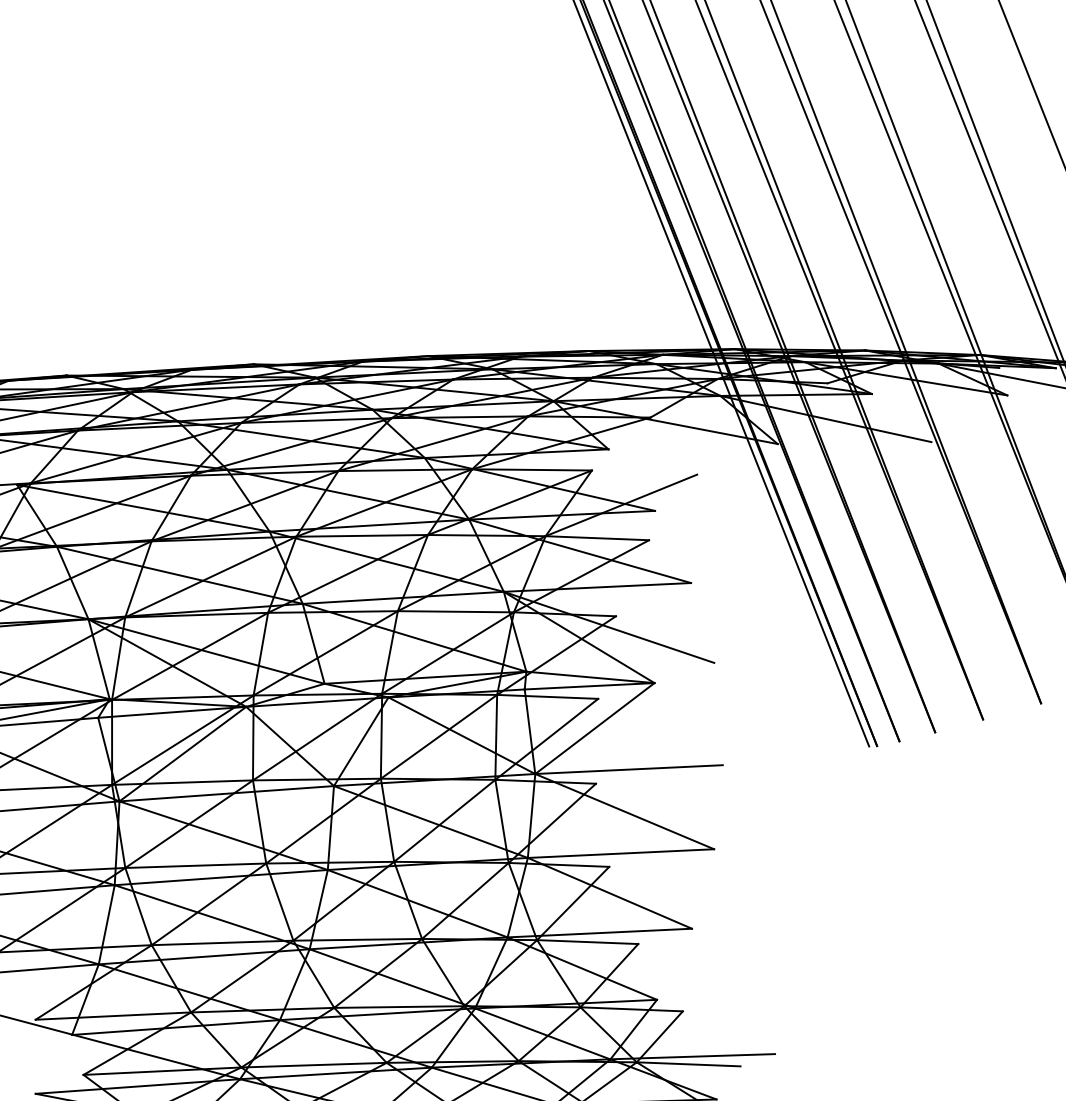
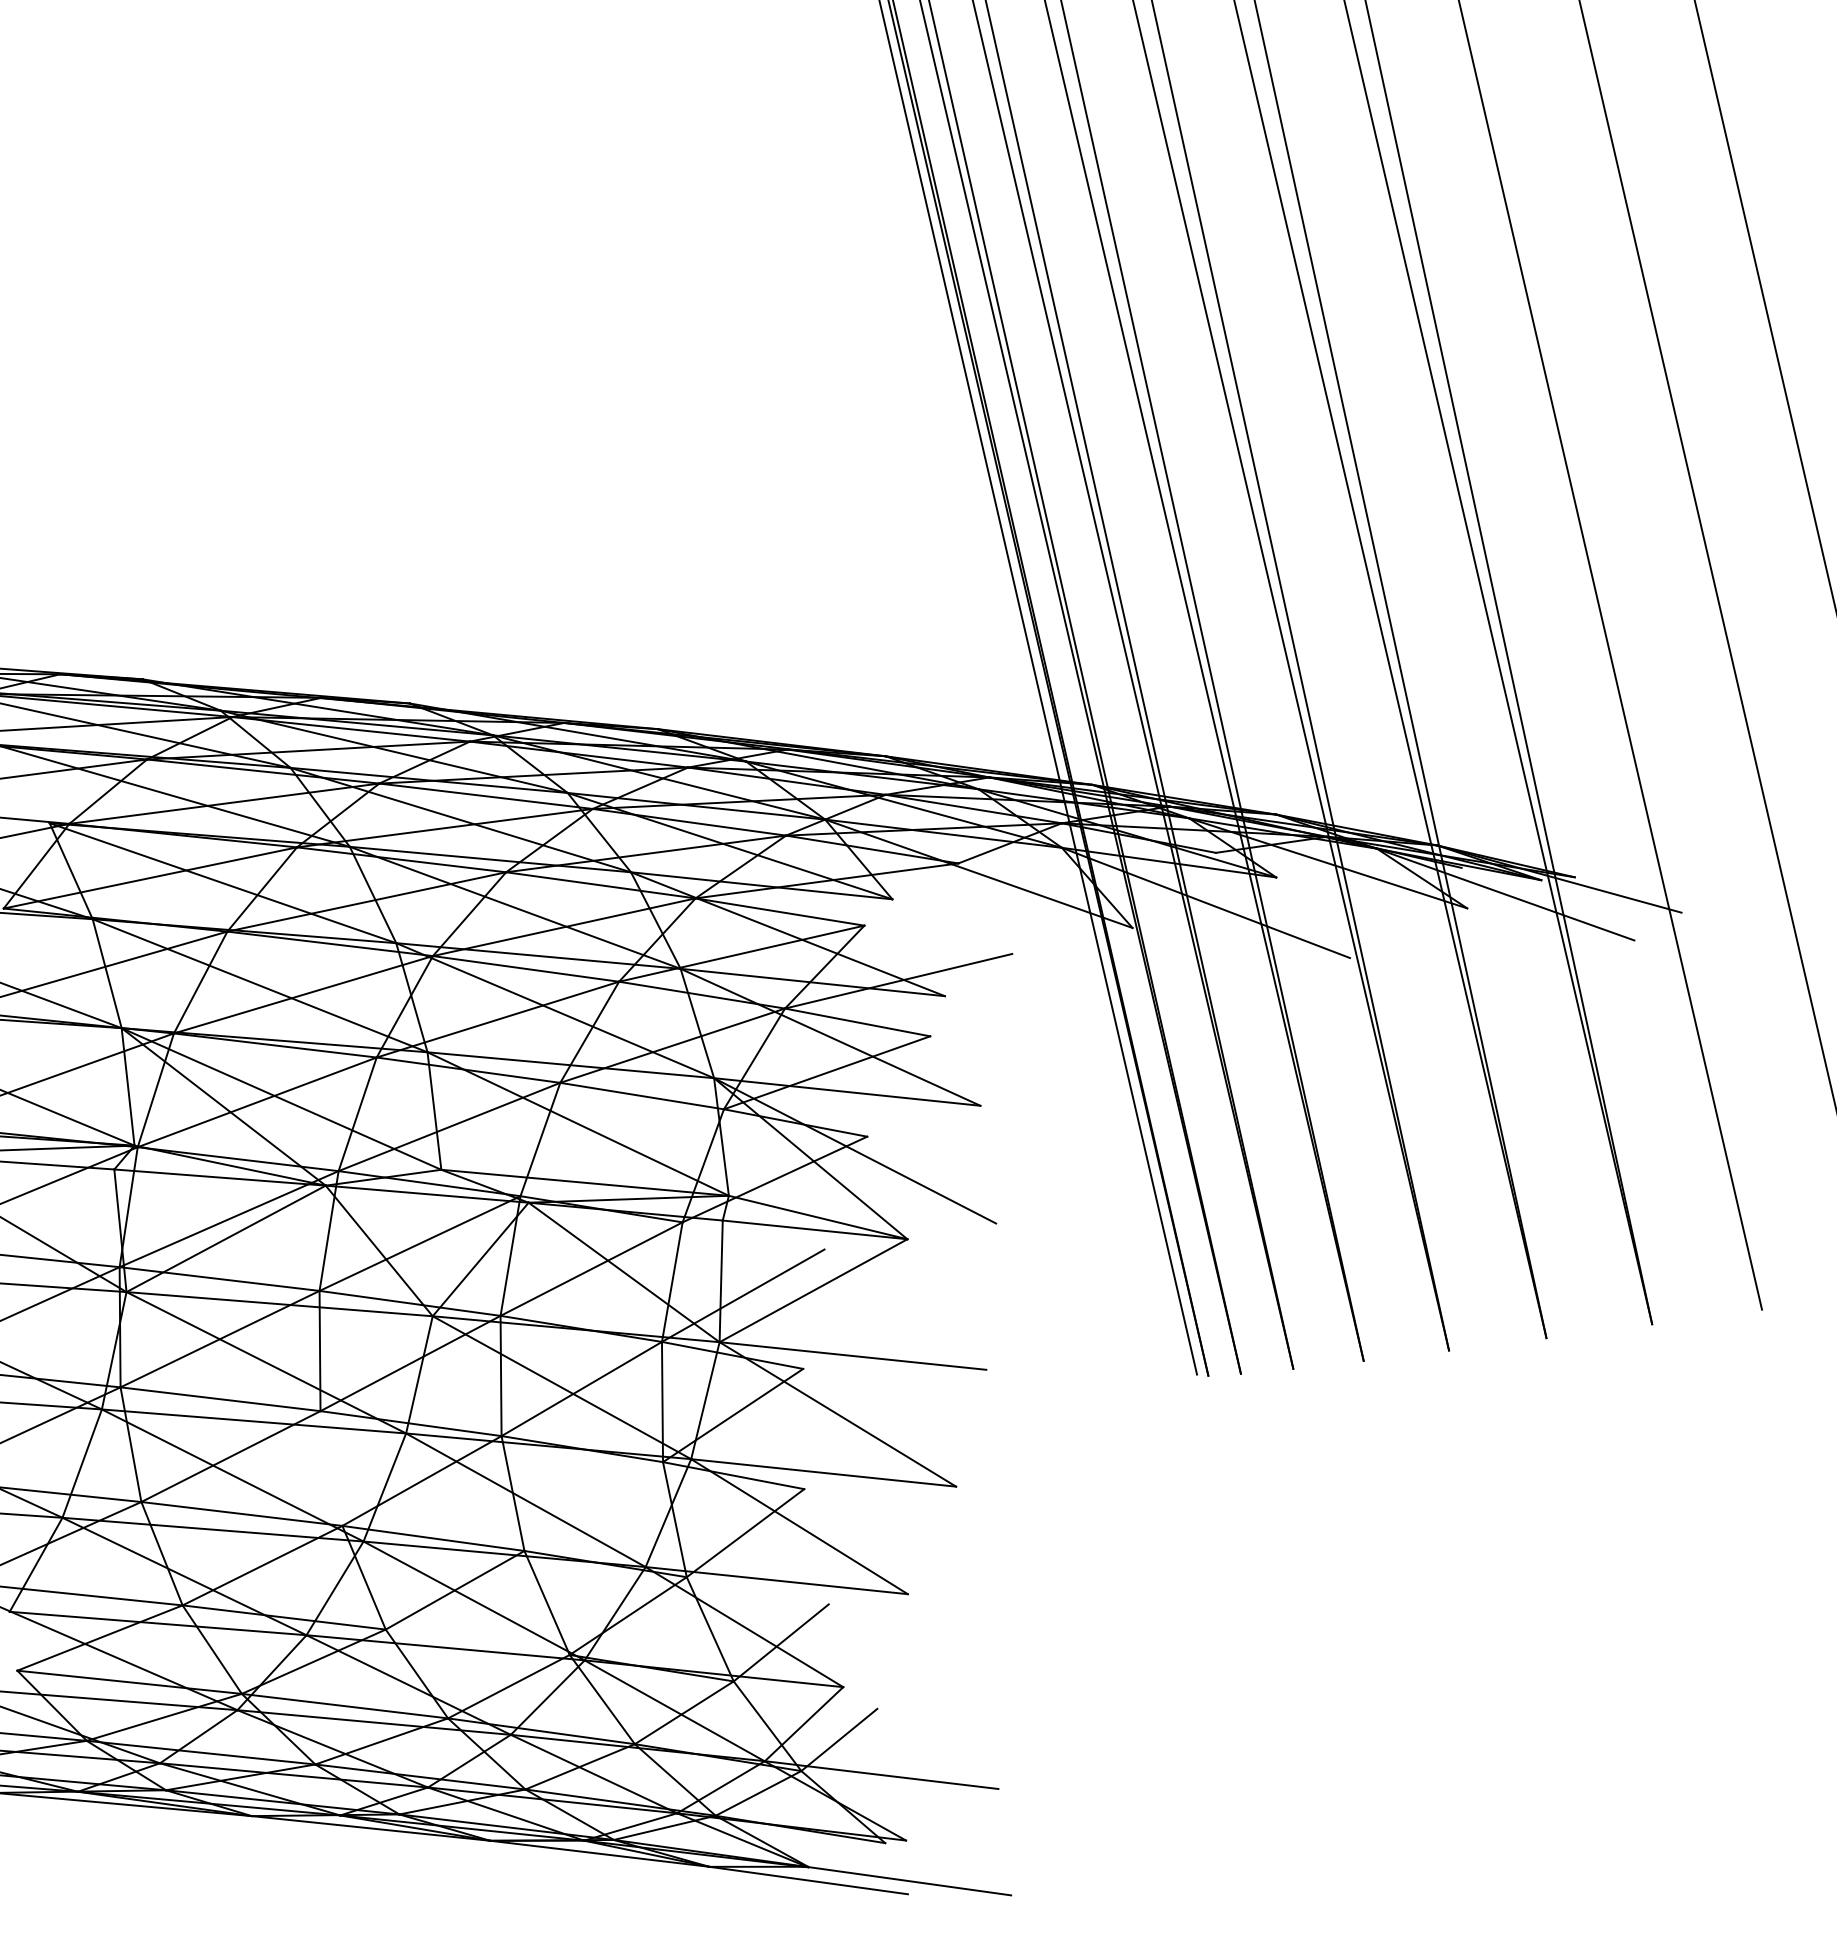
line: (447, 652) -> (621, 1152), removed
line: (547, 696) -> (753, 1235), removed
line: (465, 900) -> (593, 1506), removed
line: (279, 902) -> (331, 1468), removed
line: (587, 941) -> (757, 1590), removed
line: (399, 1006) -> (477, 1641), removed
line: (631, 1008) -> (805, 1694), removed
line: (688, 1063) -> (874, 1784), removed

